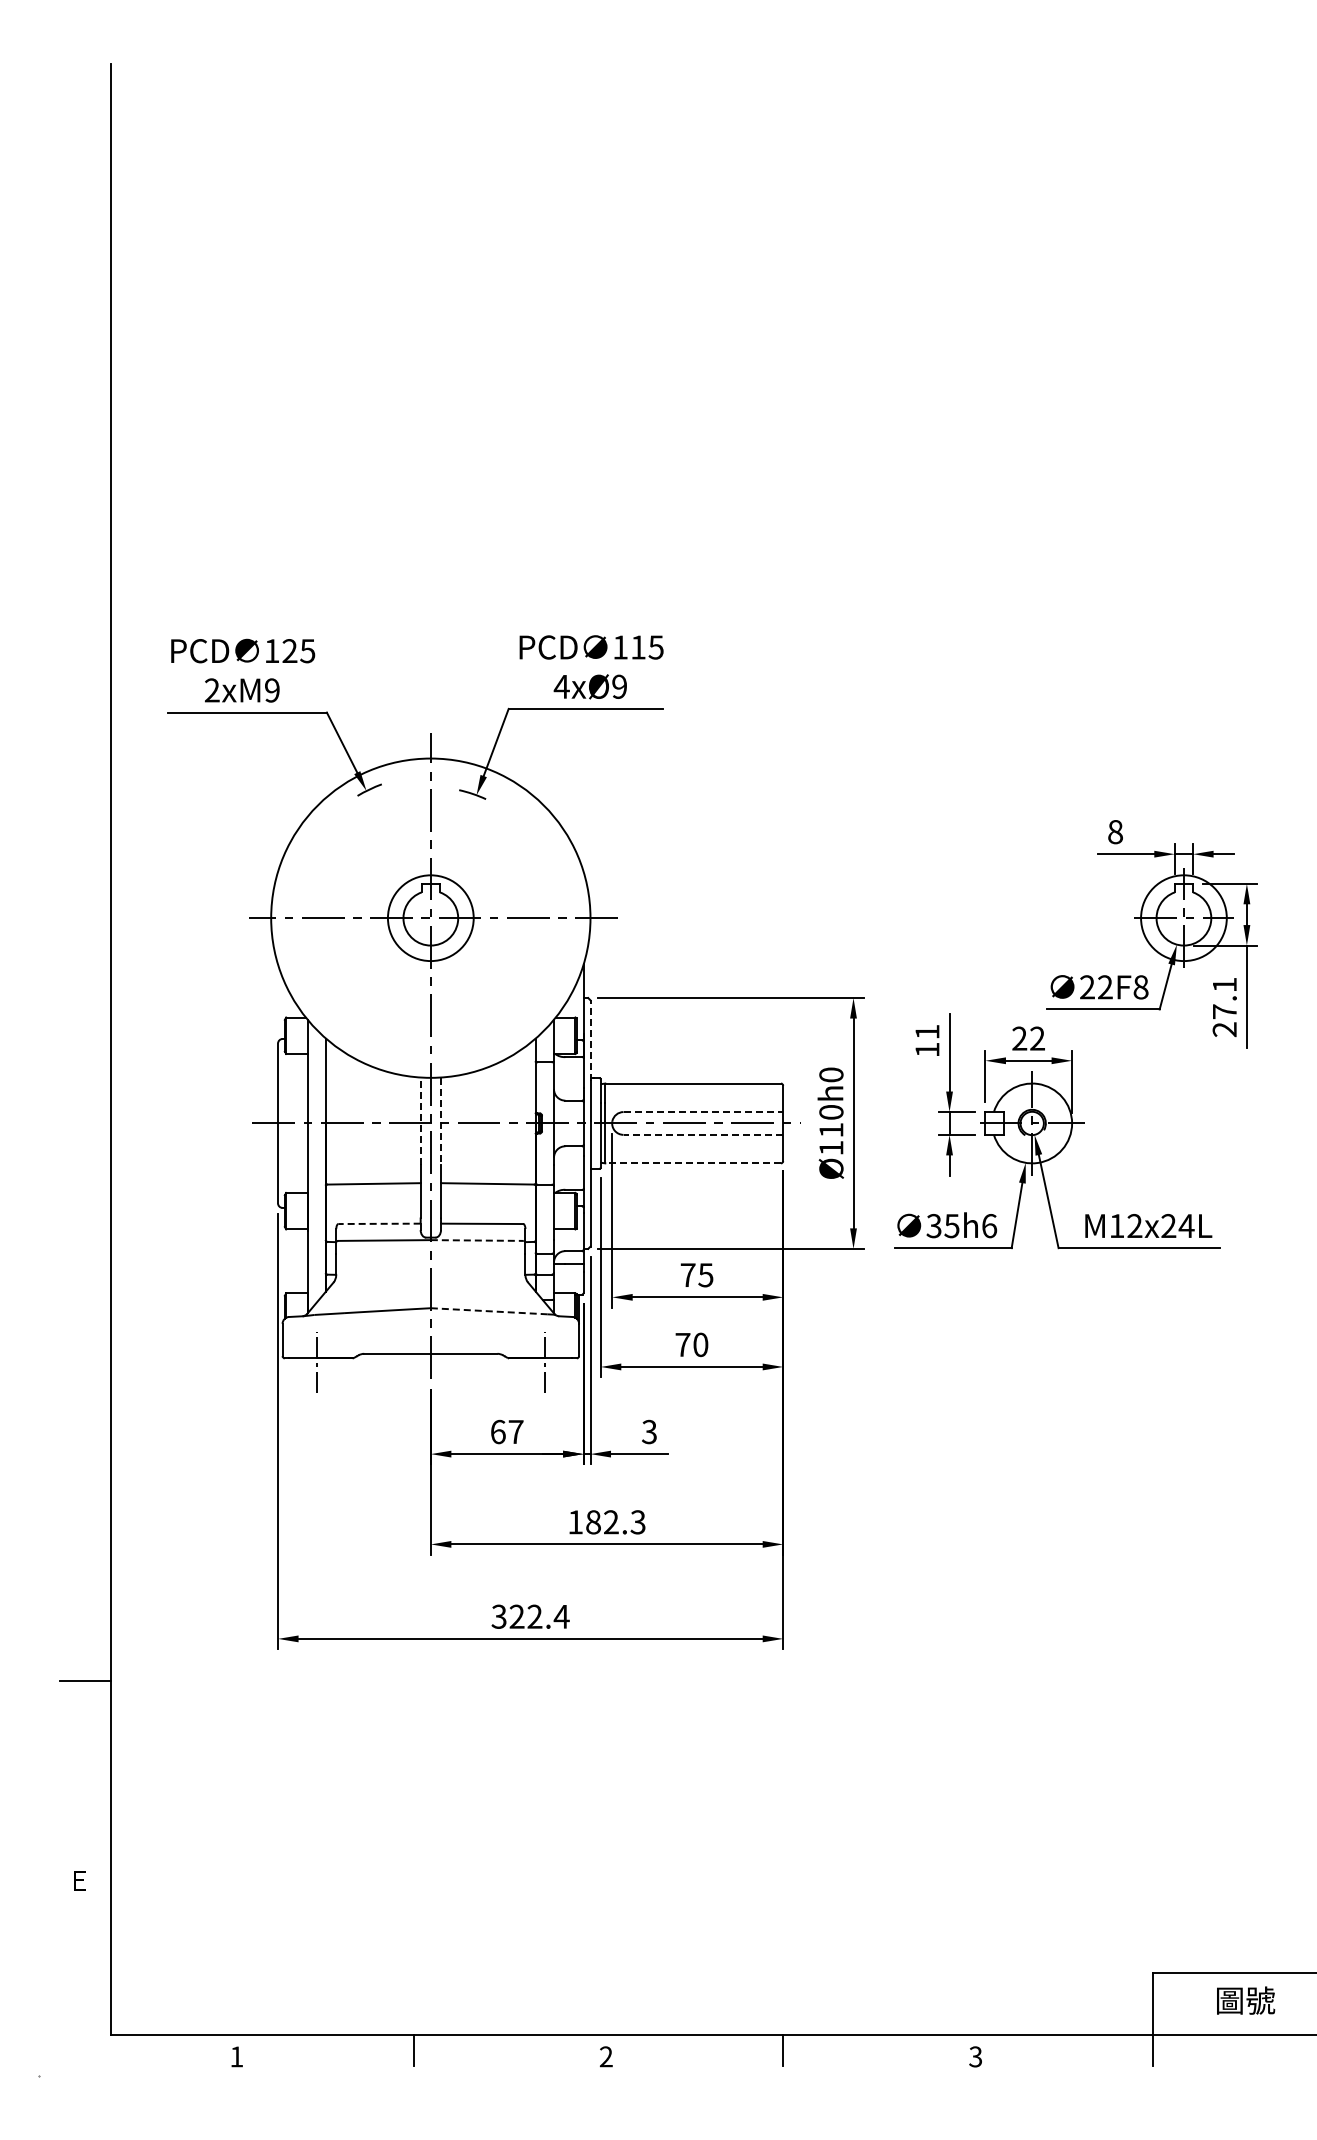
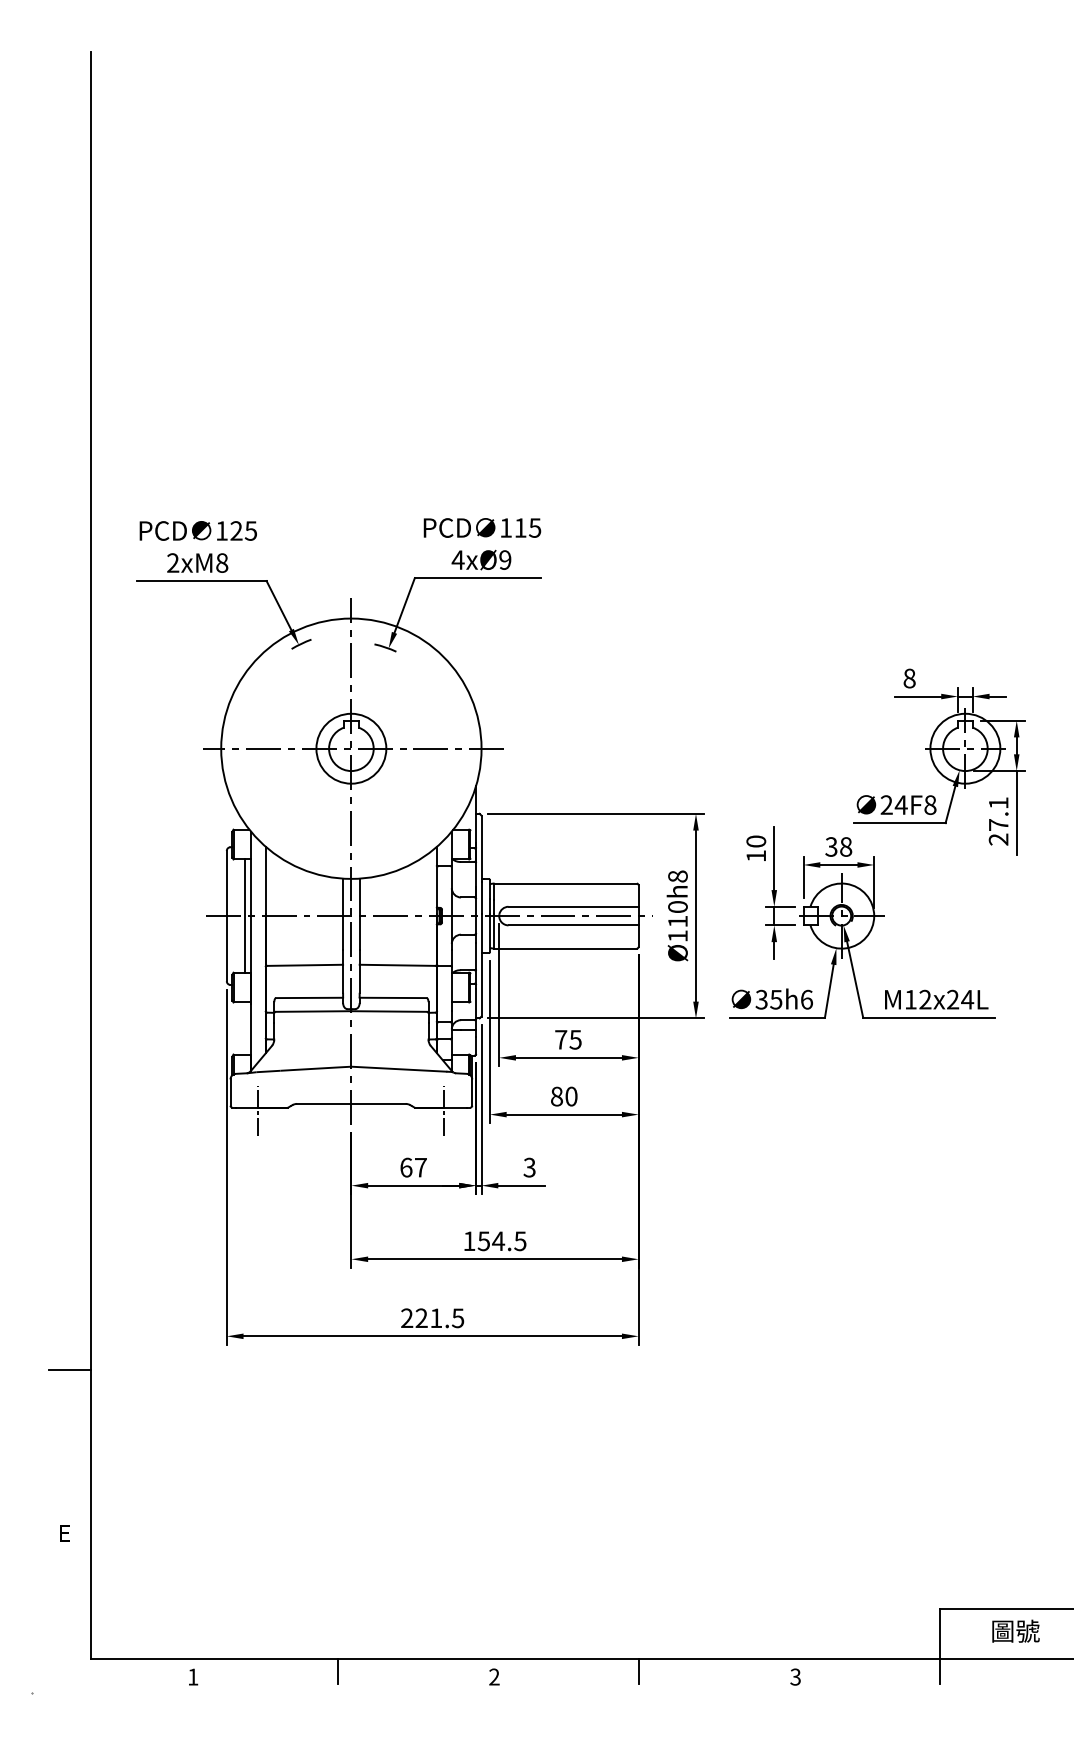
text: (272, 690) -> (222, 563), 2xM9 -> 2xM8
text: (1105, 987) -> (901, 805), 22F8 -> 24F8
text: (927, 1031) -> (756, 841), 11 -> 10
text: (1028, 1038) -> (838, 846), 22 -> 38
line: (590, 1040) -> (481, 848), dashed -> solid
text: (831, 1074) -> (678, 876), Ø110h0 -> Ø110h8
line: (703, 1112) -> (573, 907), dashed -> solid
line: (420, 1121) -> (342, 914), dashed -> solid
line: (441, 1121) -> (360, 914), dashed -> solid
line: (300, 1123) -> (245, 916), added
line: (703, 1134) -> (573, 925), dashed -> solid
line: (693, 1163) -> (565, 948), dashed -> solid
line: (379, 1223) -> (309, 997), dashed -> solid
line: (477, 1240) -> (389, 1011), dashed -> solid
line: (489, 1311) -> (399, 1069), dashed -> solid
text: (682, 1344) -> (556, 1096), 70 -> 80
text: (615, 1522) -> (501, 1241), 182.3 -> 154.5
text: (530, 1616) -> (432, 1318), 322.4 -> 221.5

